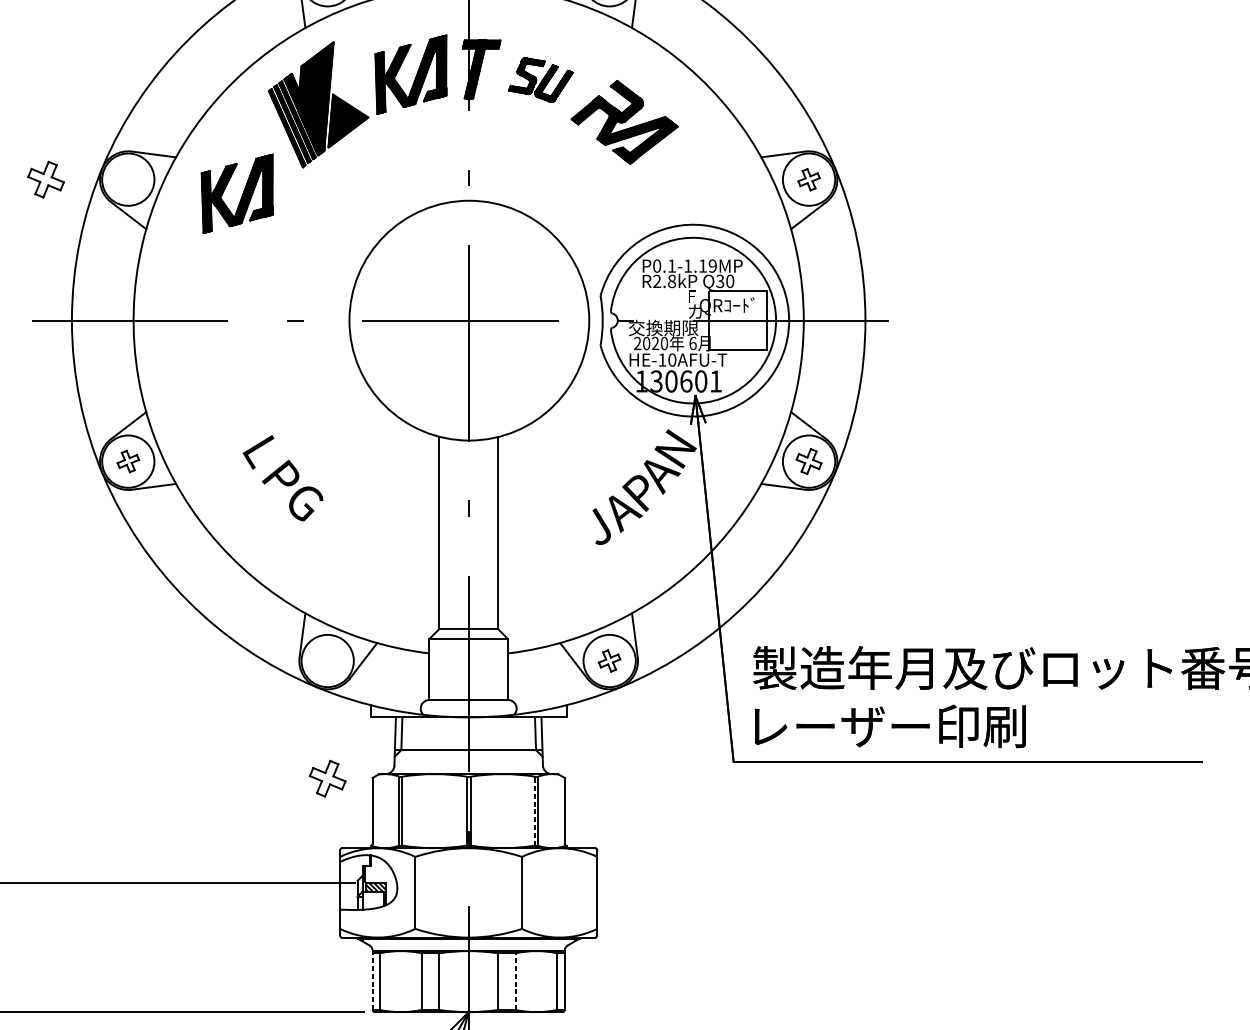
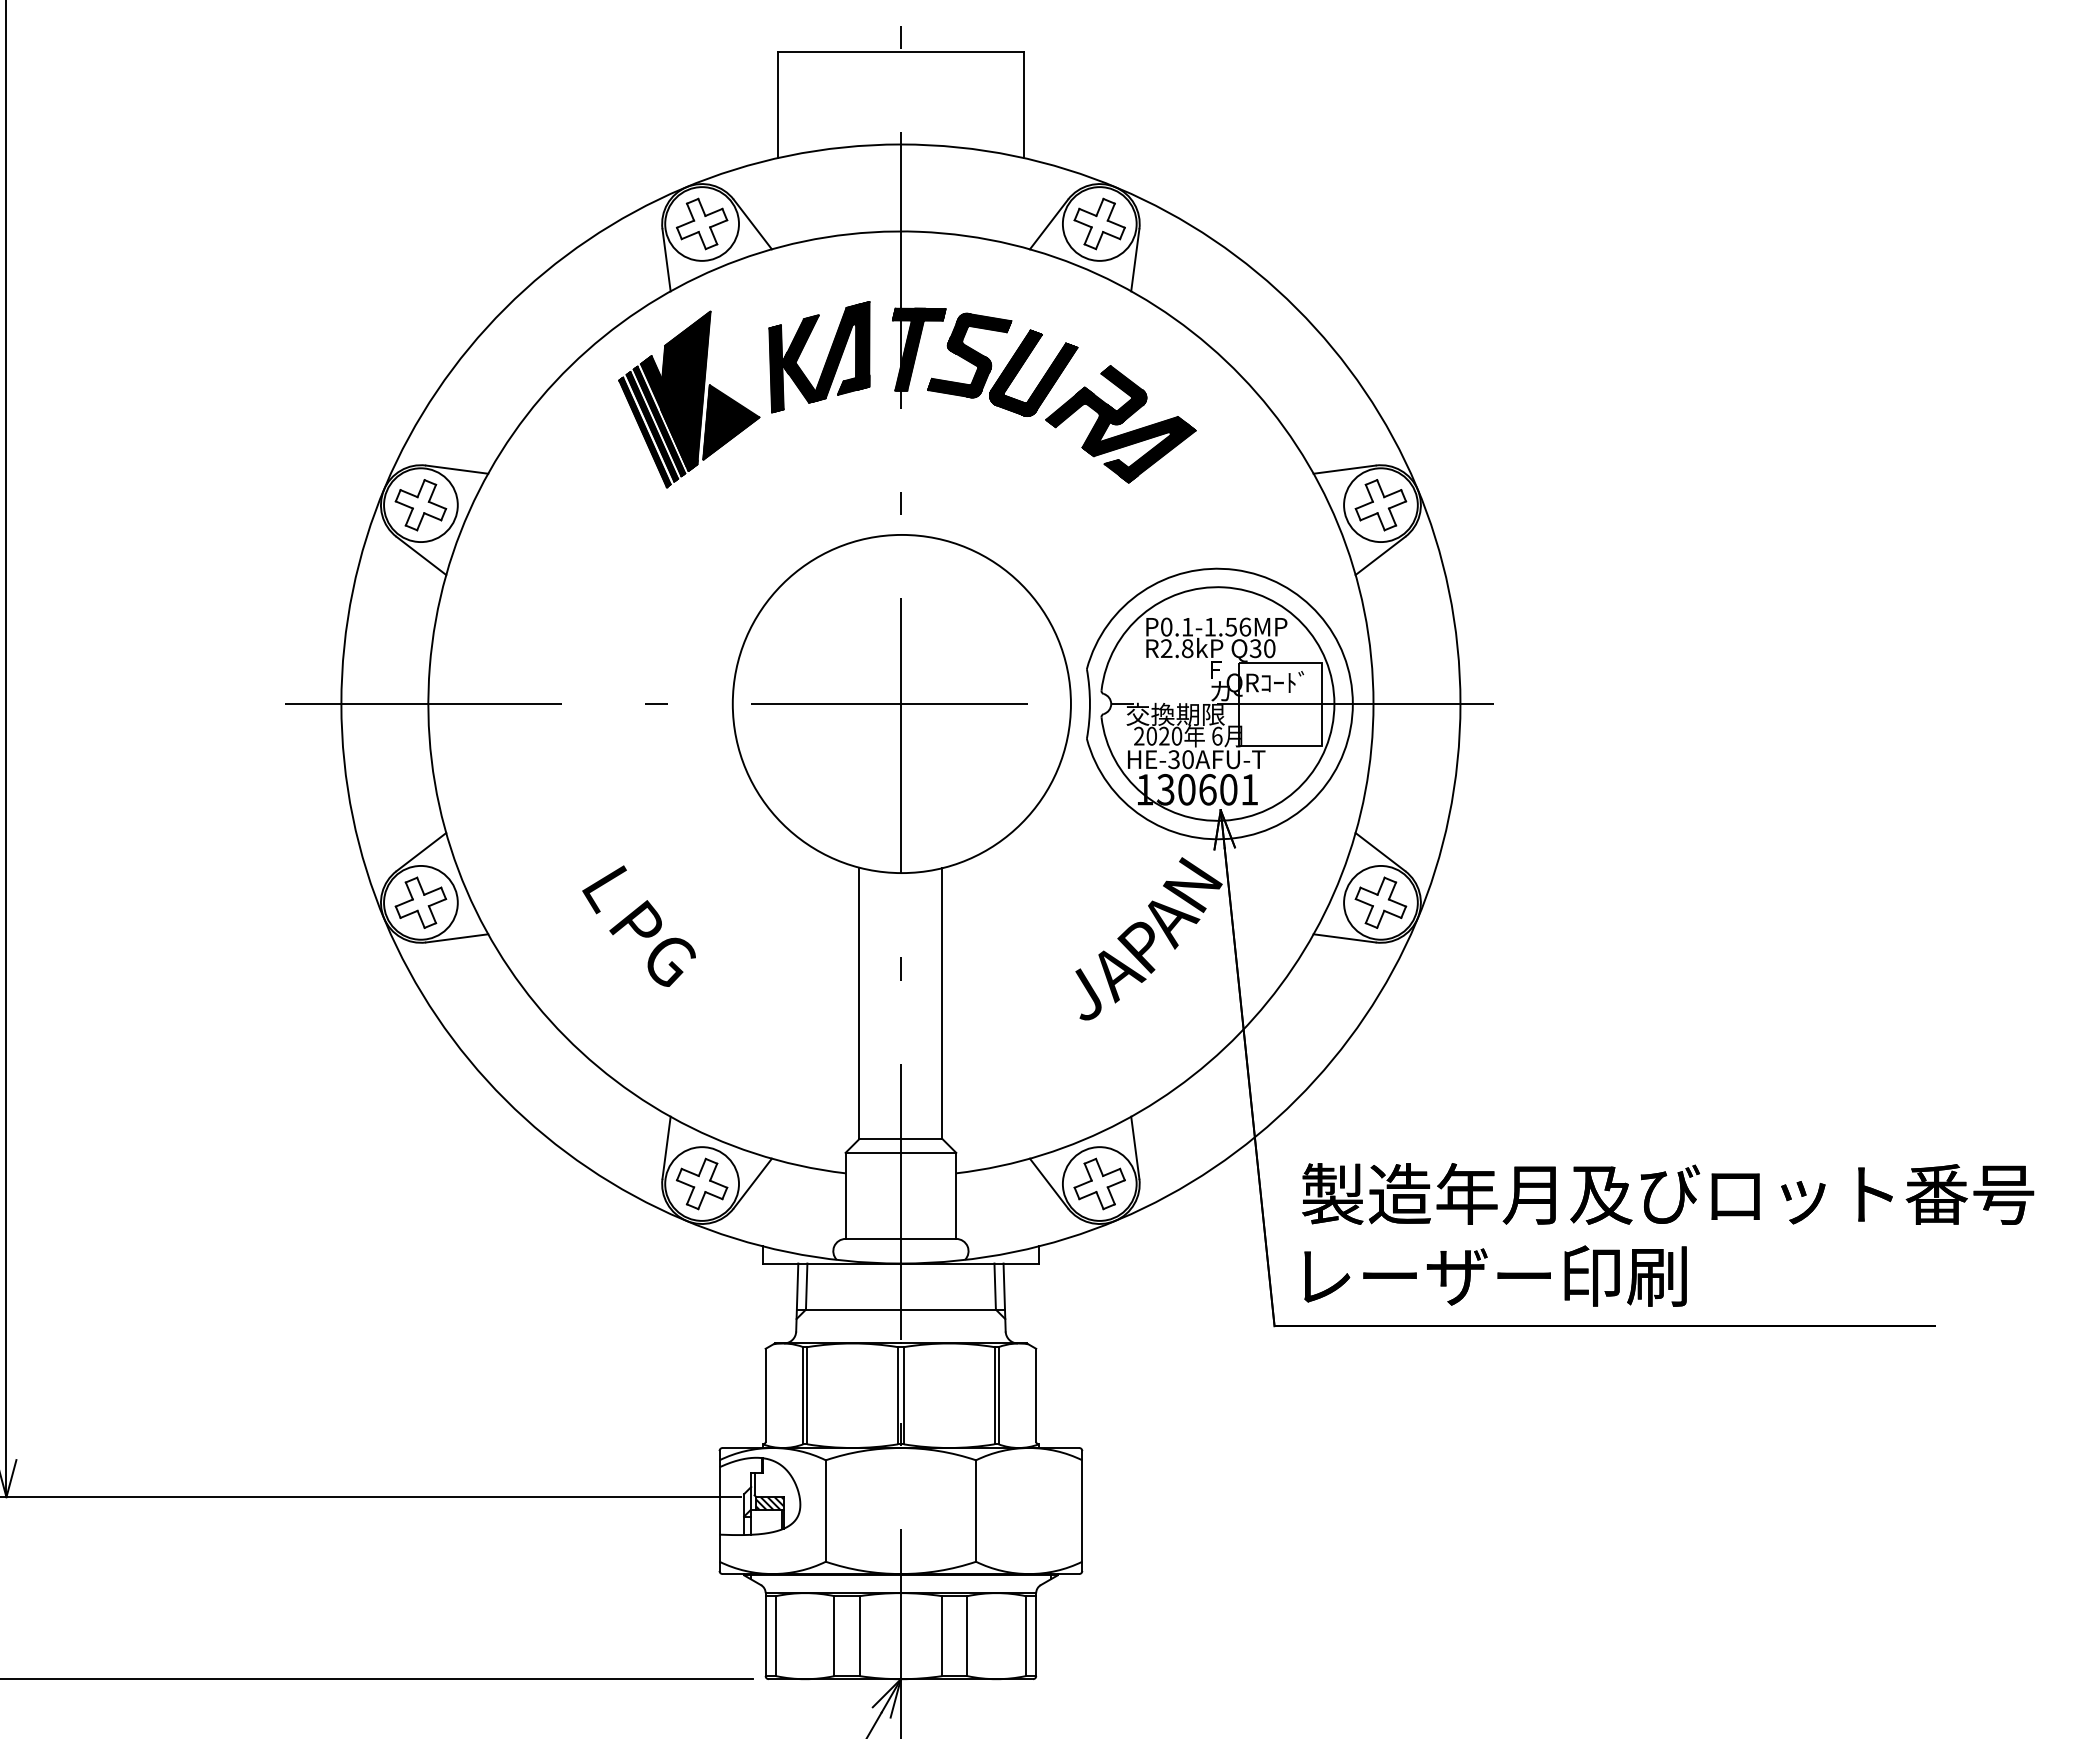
part: (540, 79) -> (1002, 364), size x1.67
part: (45, 179) -> (420, 505), moved
part: (808, 179) -> (1380, 505), size x1.67
part: (241, 196) -> (580, 529), removed
text: (708, 265) -> (1238, 626), P0.1-1.19MP -> P0.1-1.56MP
text: (661, 359) -> (1173, 759), HE-10AFU-T -> HE-30AFU-T
part: (128, 461) -> (420, 902), size x1.67
part: (808, 461) -> (1380, 902), size x1.43
part: (609, 660) -> (1099, 1183), size x1.67
part: (327, 778) -> (701, 1183), moved
line: (535, 810) -> (994, 1395), dashed -> solid
line: (372, 980) -> (765, 1634), dashed -> solid
line: (515, 981) -> (967, 1636), dashed -> solid

